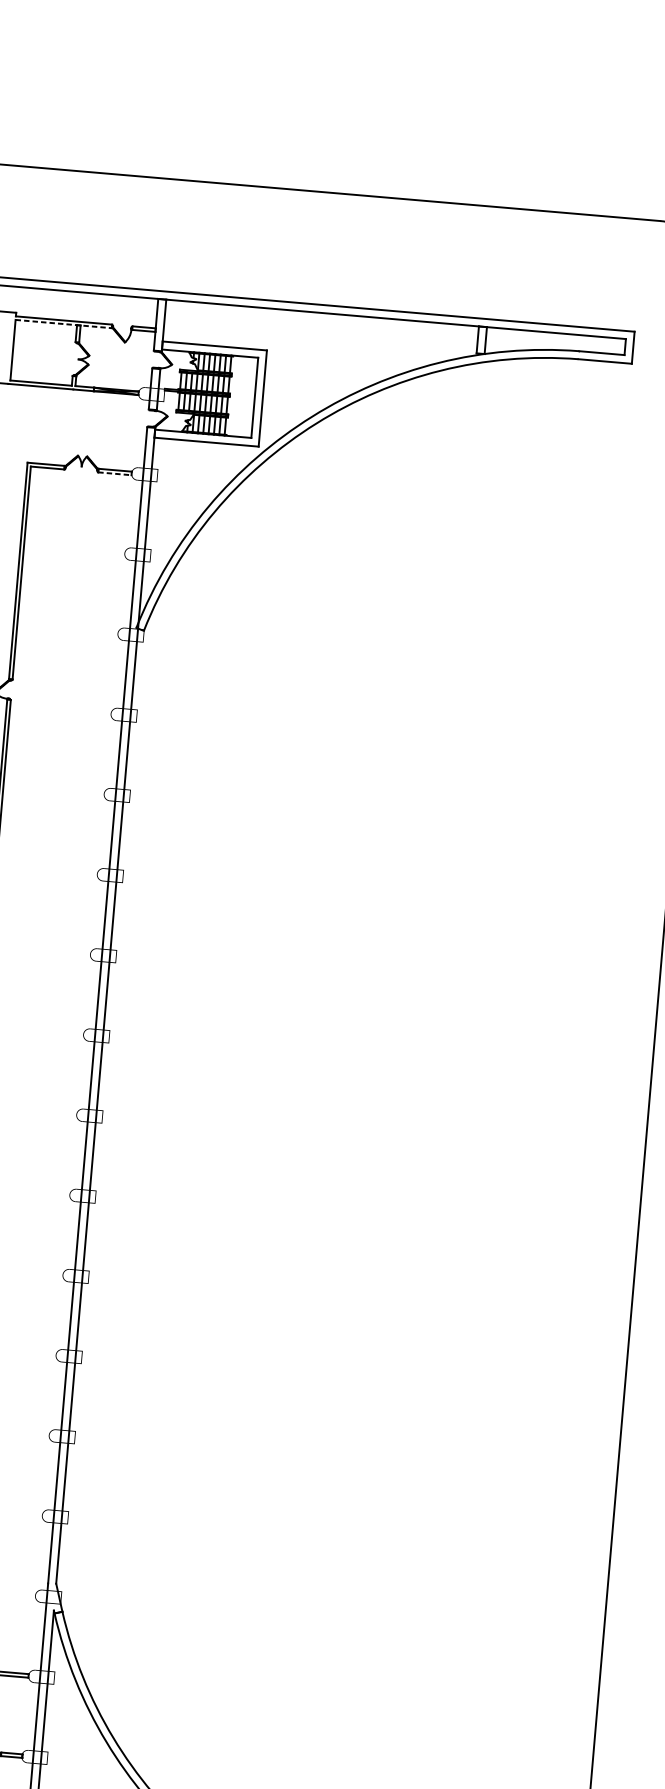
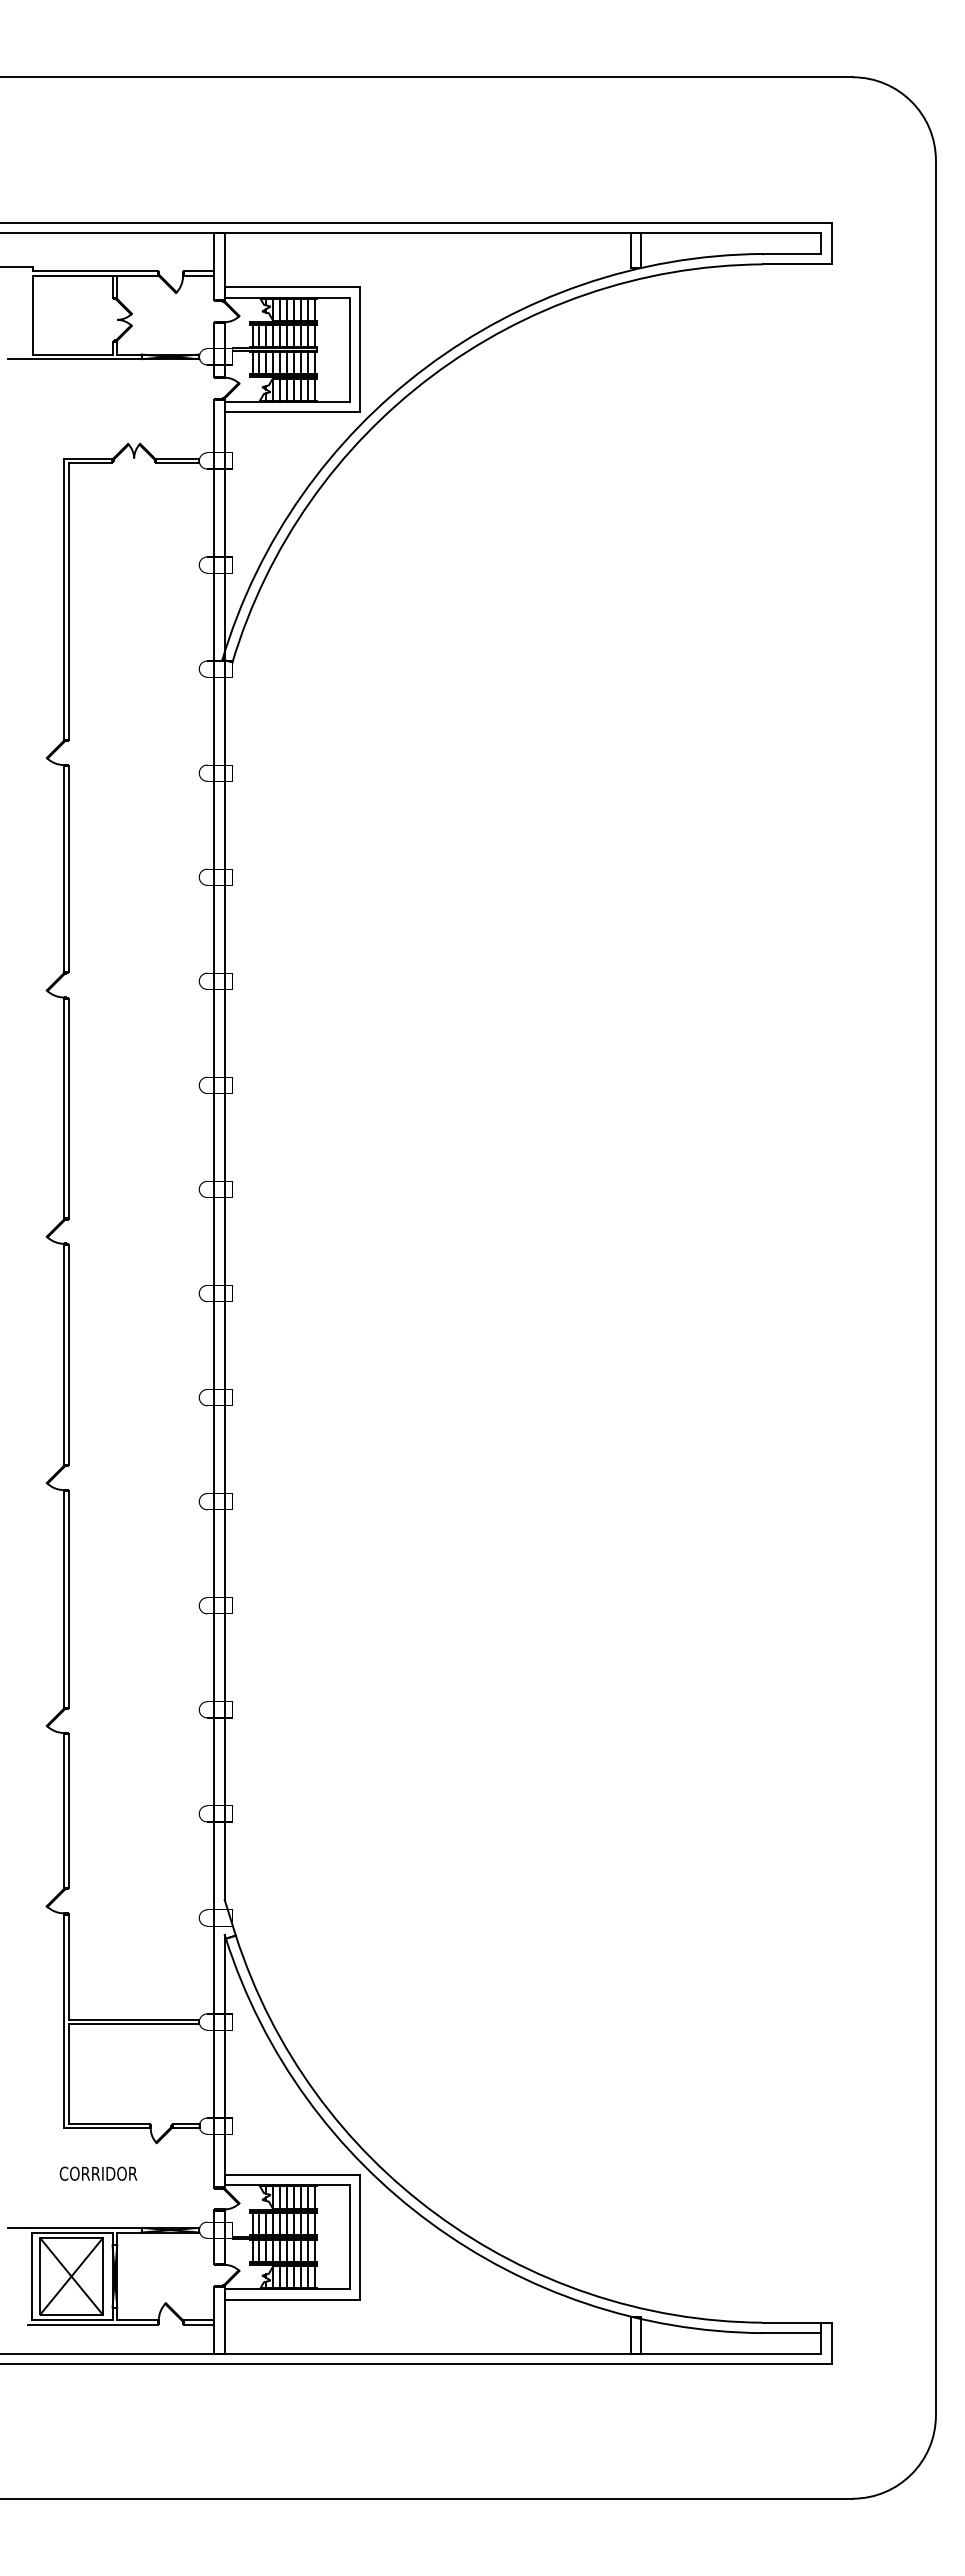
line: (63, 323) -> (95, 275), dashed -> solid
line: (114, 473) -> (177, 463), dashed -> solid

